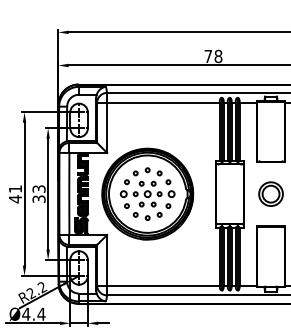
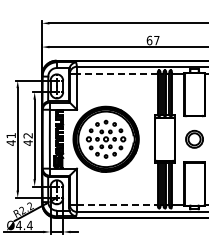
text: (212, 56) -> (152, 40), 78 -> 67
line: (162, 102) -> (116, 73), solid -> dashed
text: (38, 194) -> (27, 139), 33 -> 42
line: (163, 286) -> (117, 205), solid -> dashed

